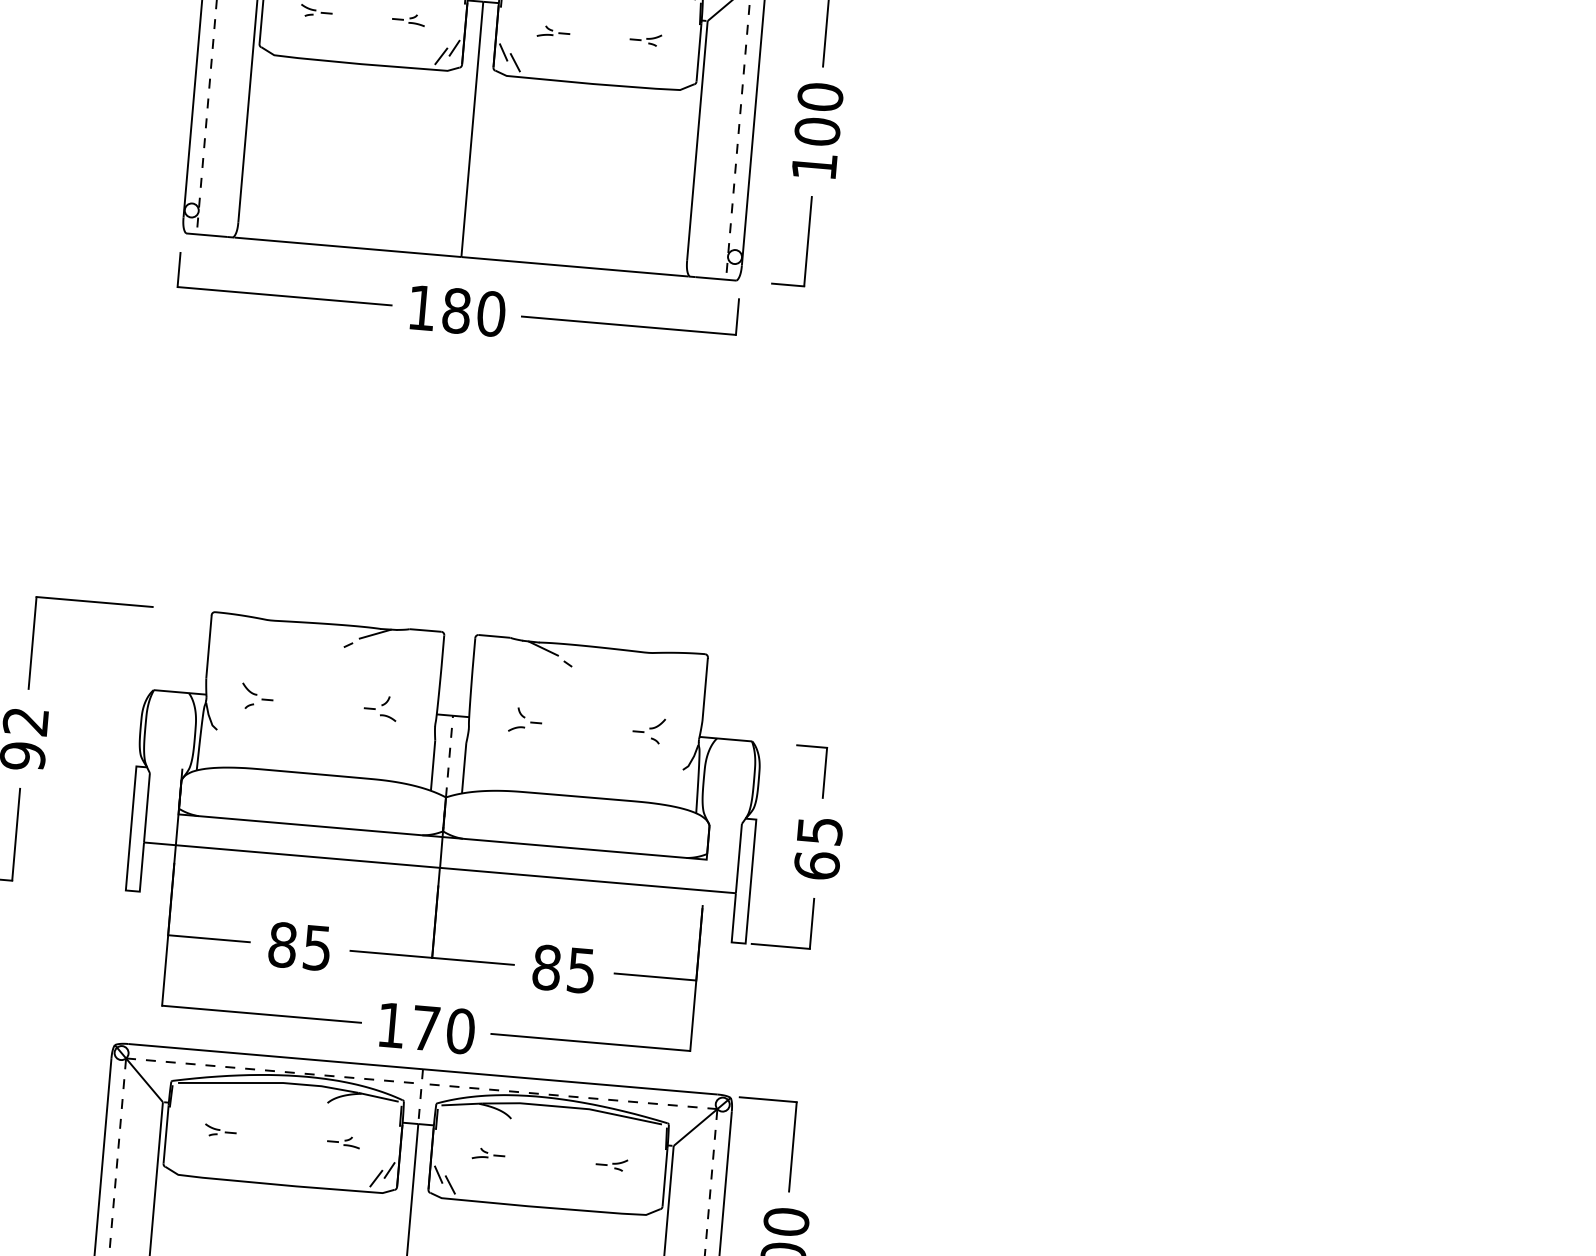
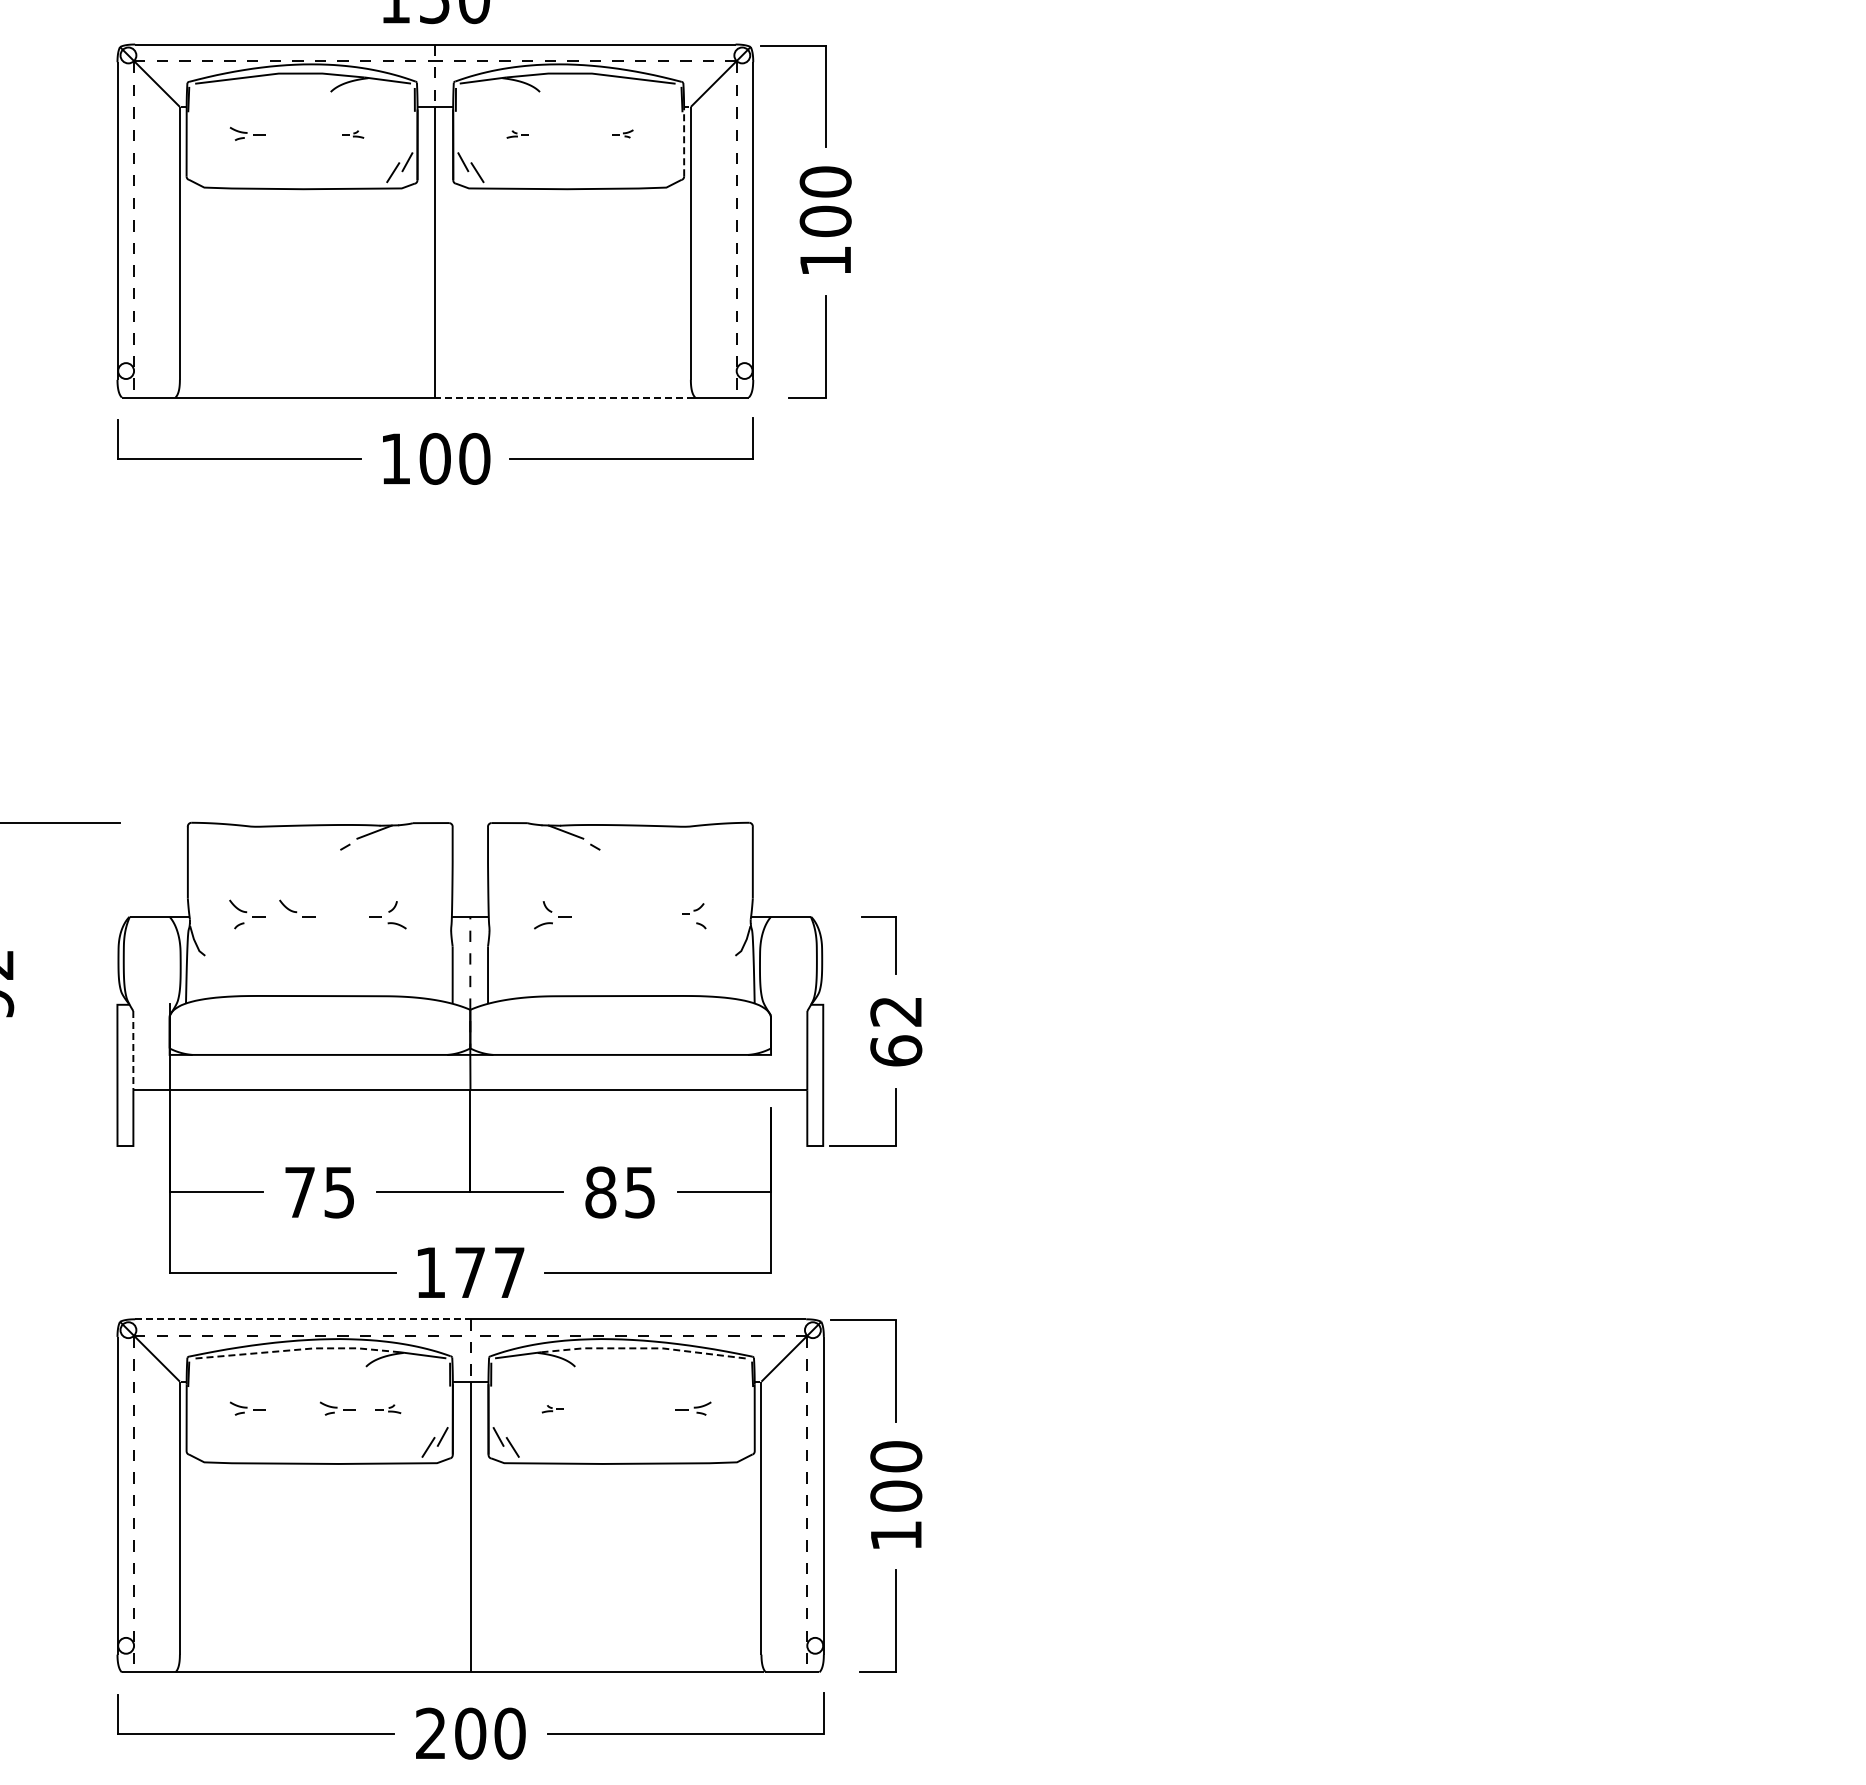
part: (408, 19) -> (352, 134), size x0.6
part: (553, 32) -> (517, 134), size x0.6
part: (645, 39) -> (622, 133), size x0.6
line: (699, 51) -> (684, 142), solid -> dashed
line: (574, 266) -> (564, 397), solid -> dashed
text: (456, 310) -> (434, 458), 180 -> 100
part: (301, 695) -> (297, 908), added
part: (649, 725) -> (693, 908), size x0.6
line: (147, 807) -> (133, 1050), solid -> dashed
text: (820, 830) -> (896, 1011), 65 -> 62
text: (282, 945) -> (299, 1192), 85 -> 75
text: (460, 1031) -> (509, 1272), 170 -> 177
line: (275, 1056) -> (302, 1319), solid -> dashed
line: (269, 1082) -> (298, 1349), solid -> dashed
line: (573, 1107) -> (644, 1348), solid -> dashed
part: (299, 1137) -> (337, 1408), added
part: (343, 1141) -> (387, 1408), size x0.7
part: (488, 1153) -> (552, 1408), size x0.6

